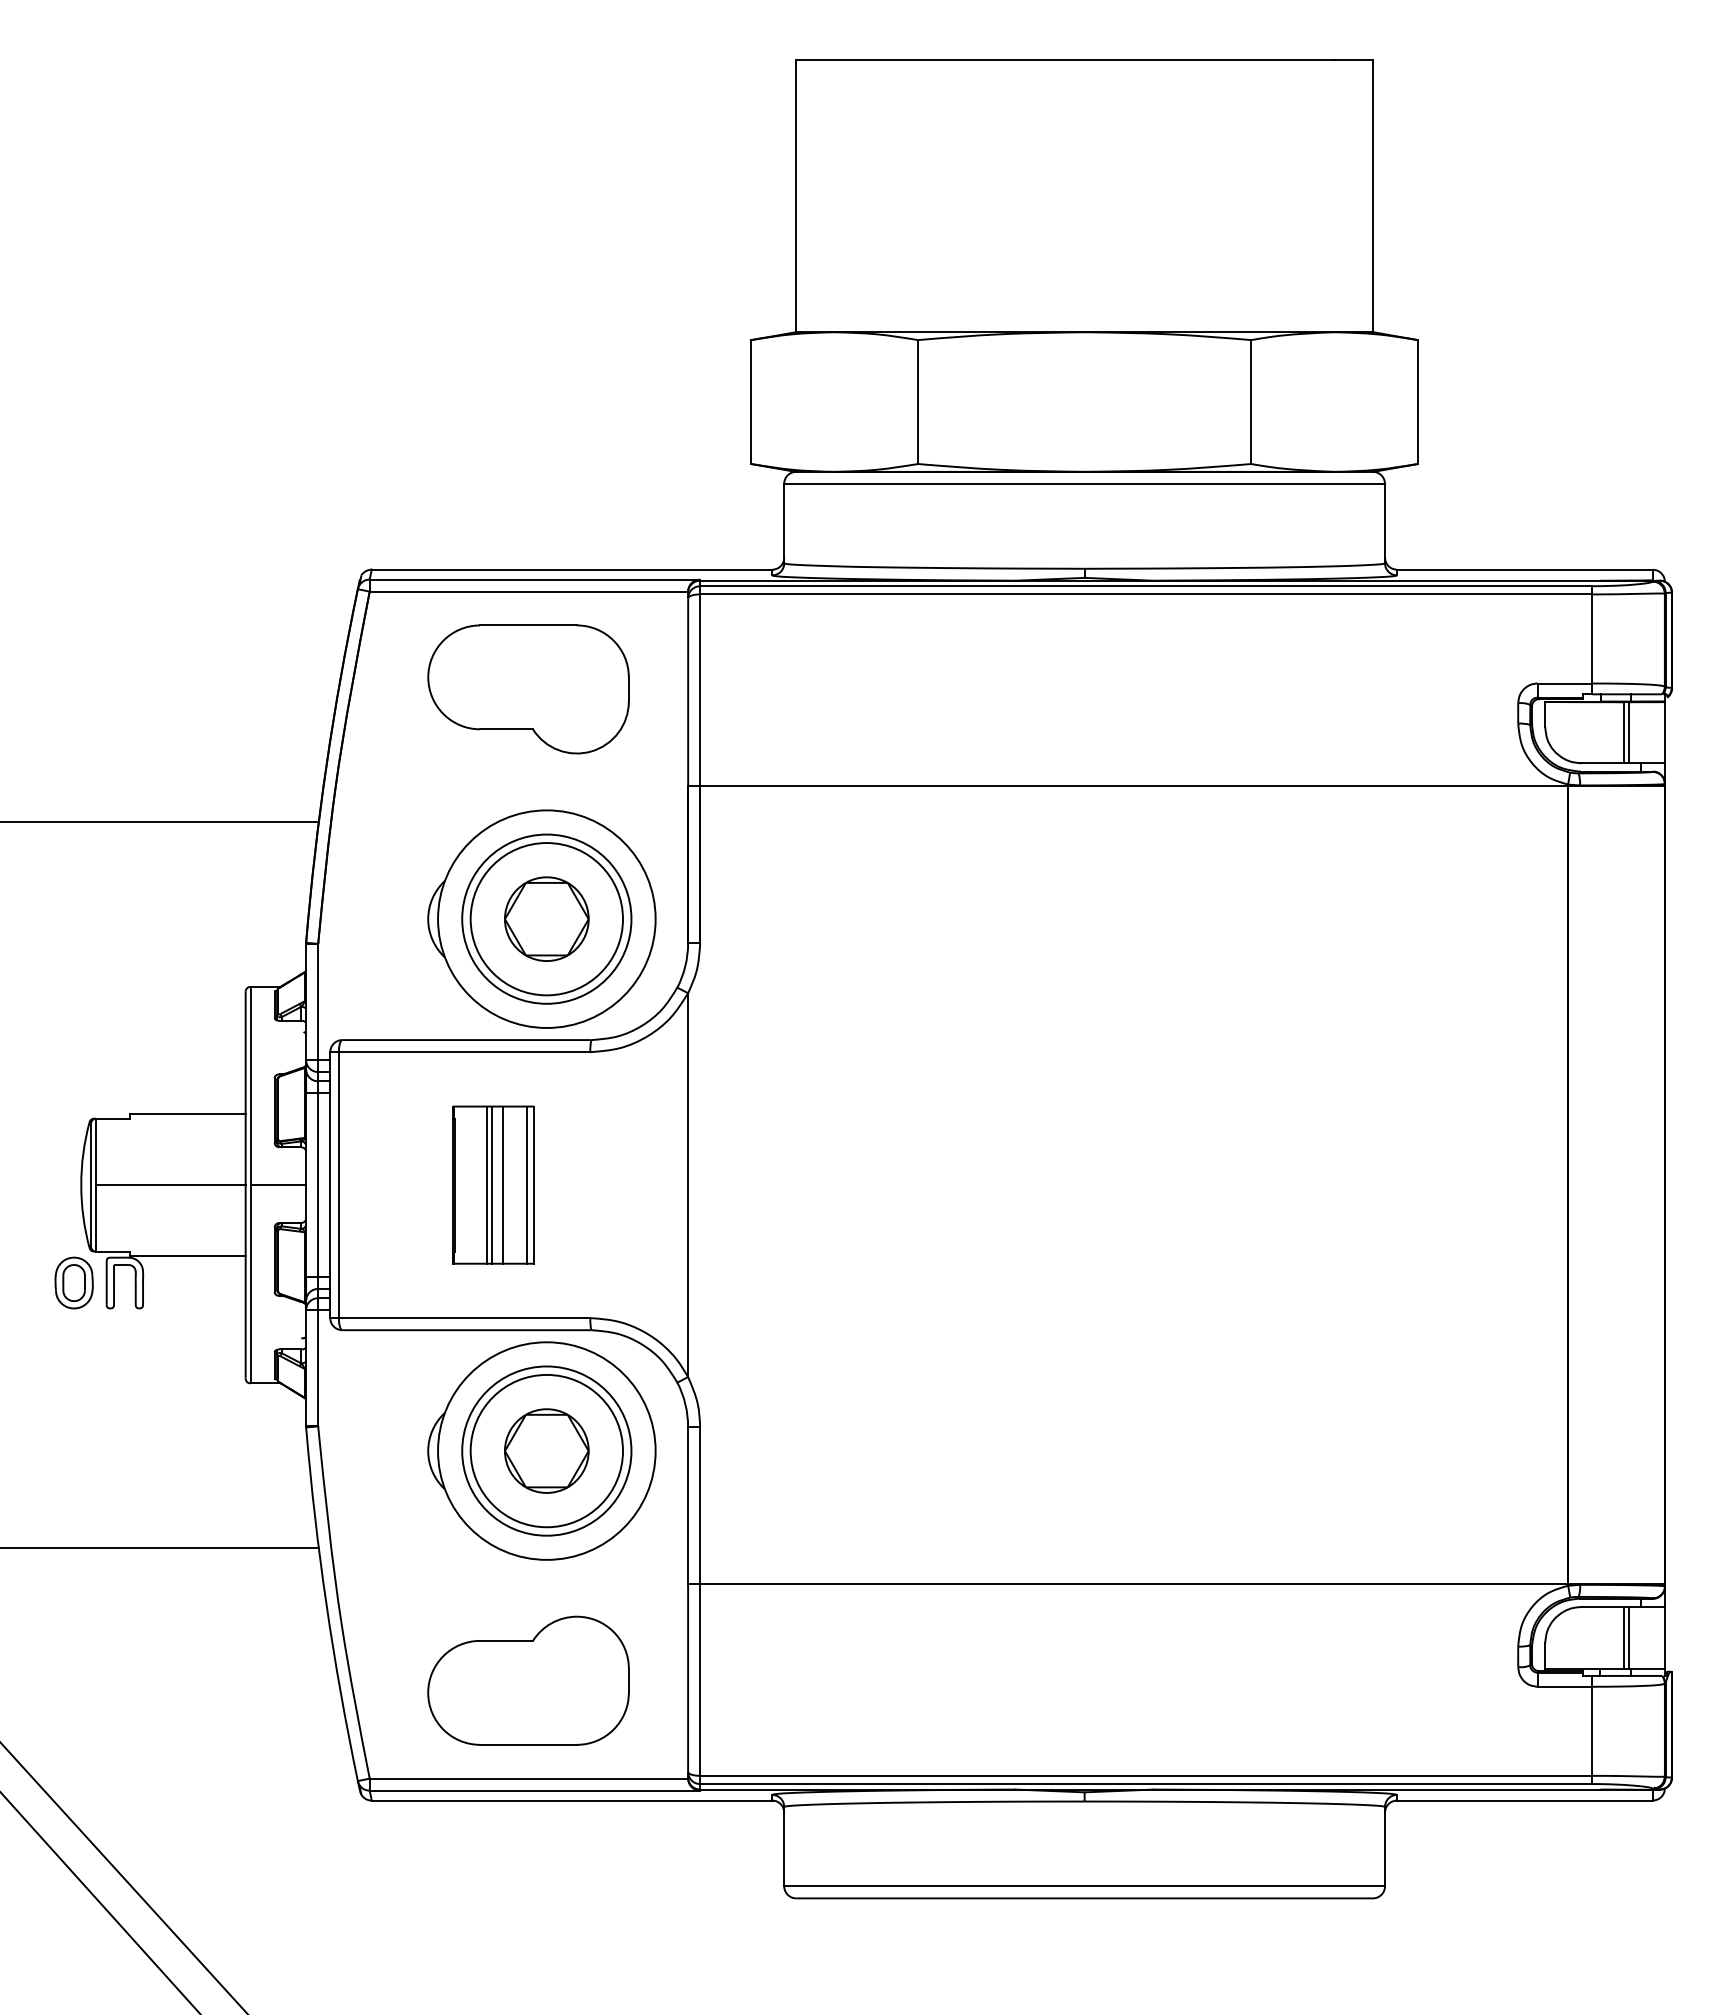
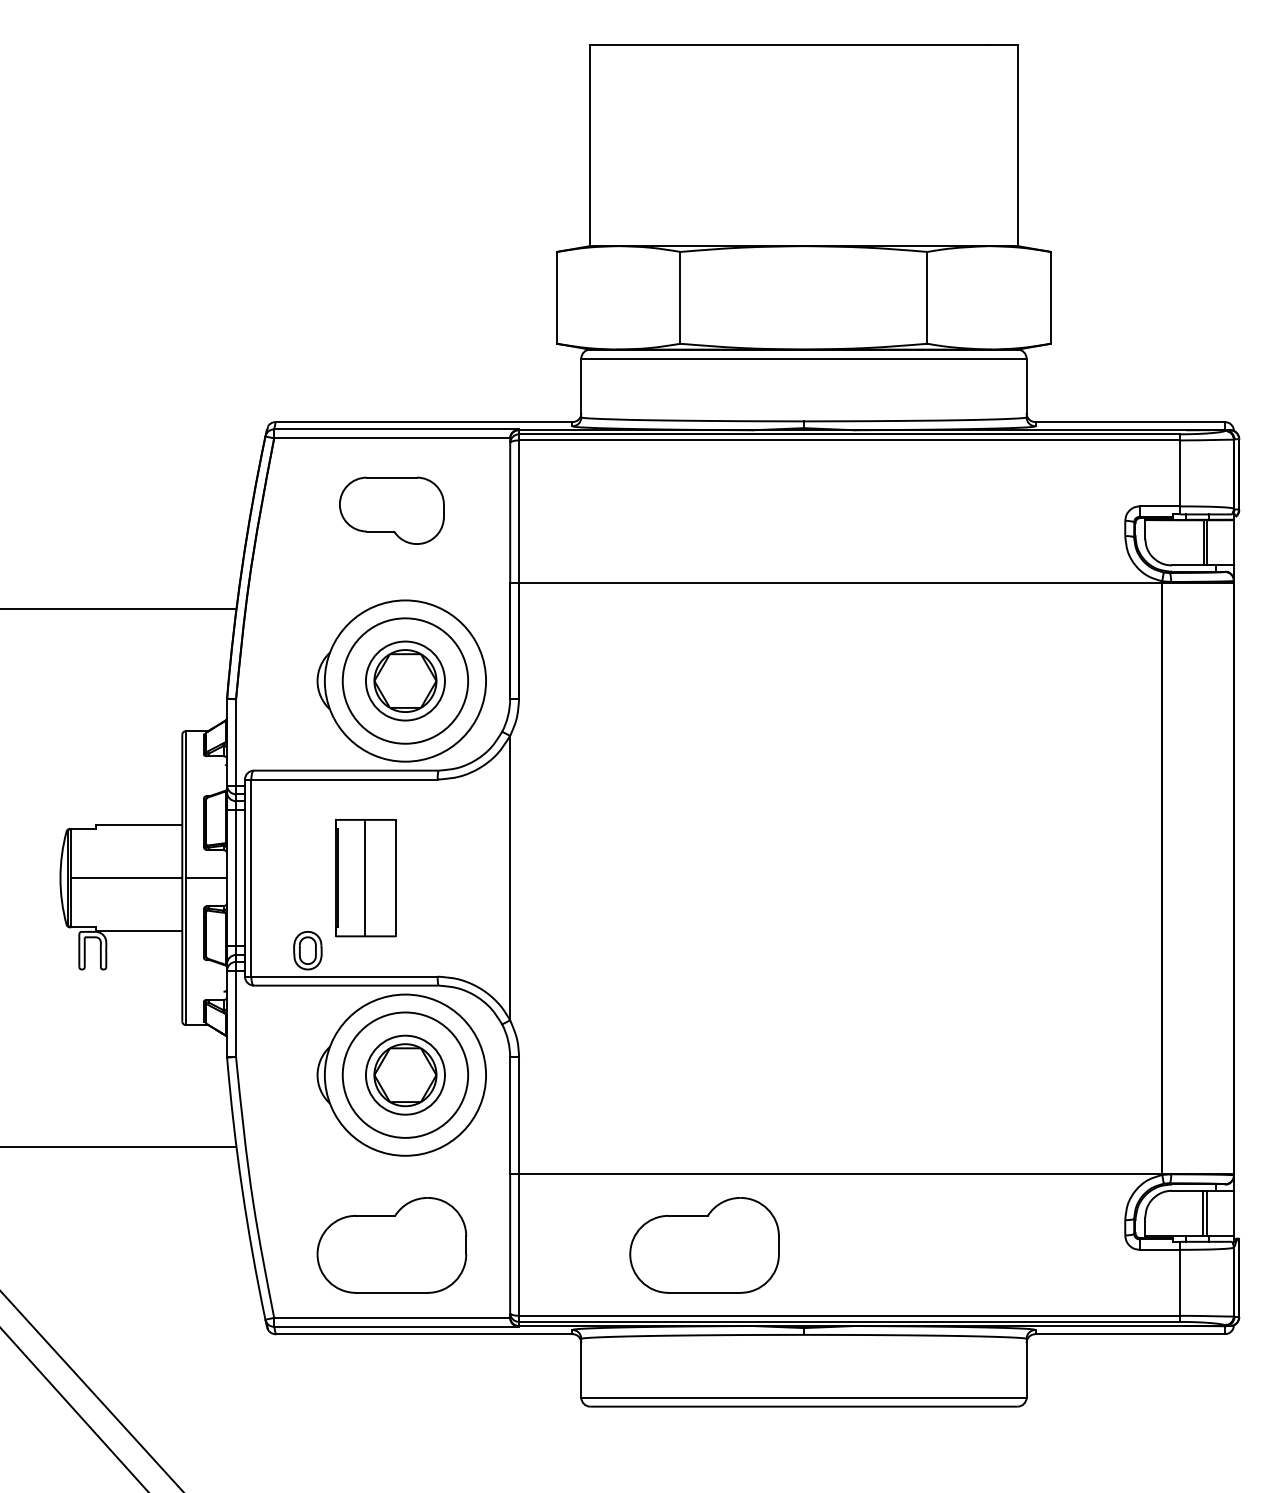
part: (528, 689) -> (391, 510), size x0.7
circle: (546, 919) -> (405, 681), size x0.7
line: (487, 1184) -> (361, 877), removed
line: (503, 1184) -> (373, 877), removed
line: (527, 1184) -> (391, 877), removed
part: (73, 1282) -> (307, 950), moved
circle: (546, 1450) -> (405, 1074), size x0.7
part: (950, 1680) -> (704, 1245), added

